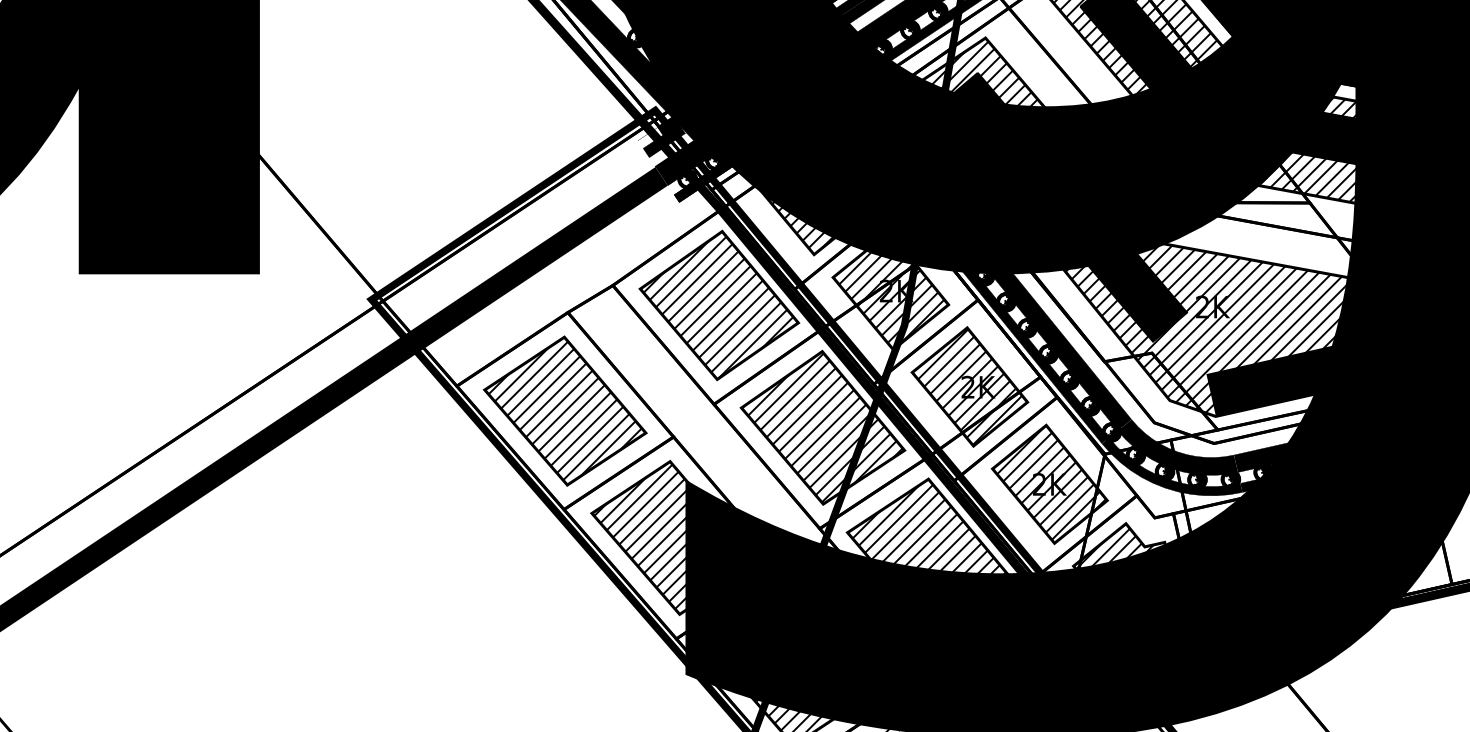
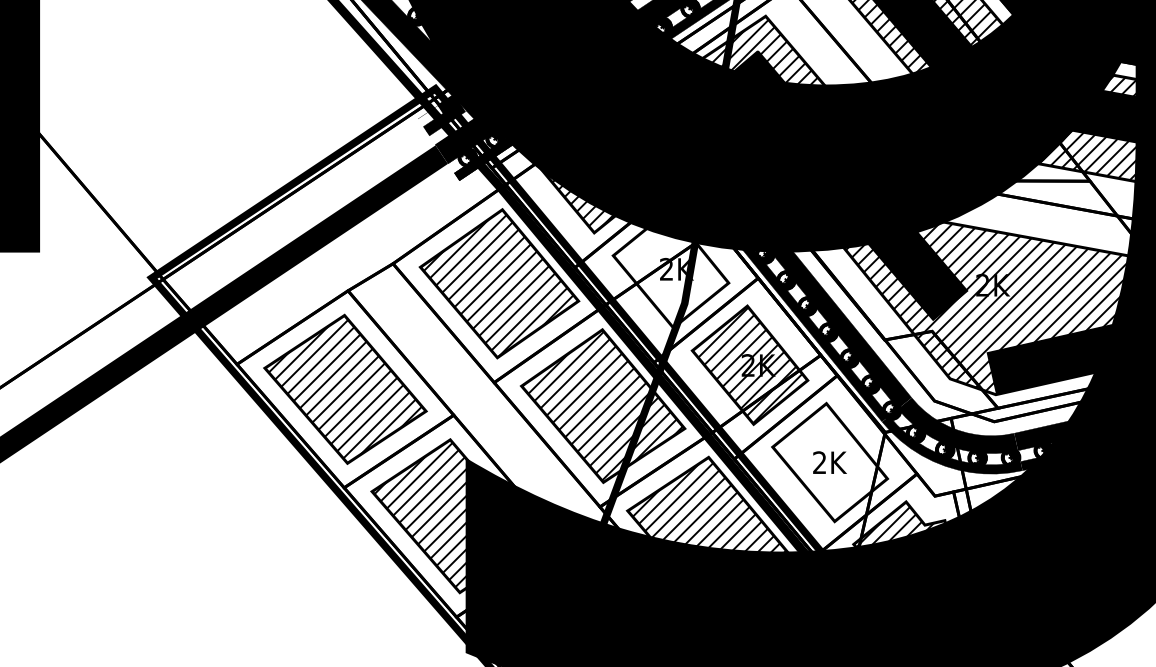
hatch: (891, 288) -> (671, 266), removed
hatch: (1051, 482) -> (831, 460), removed

